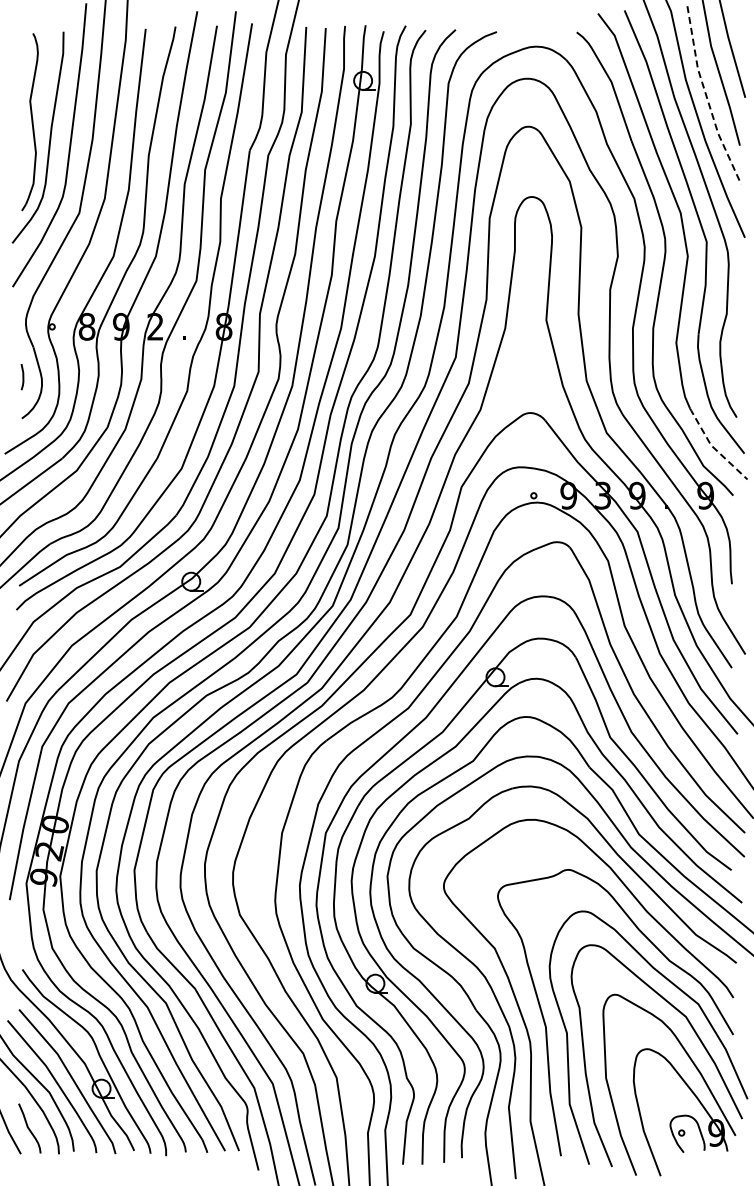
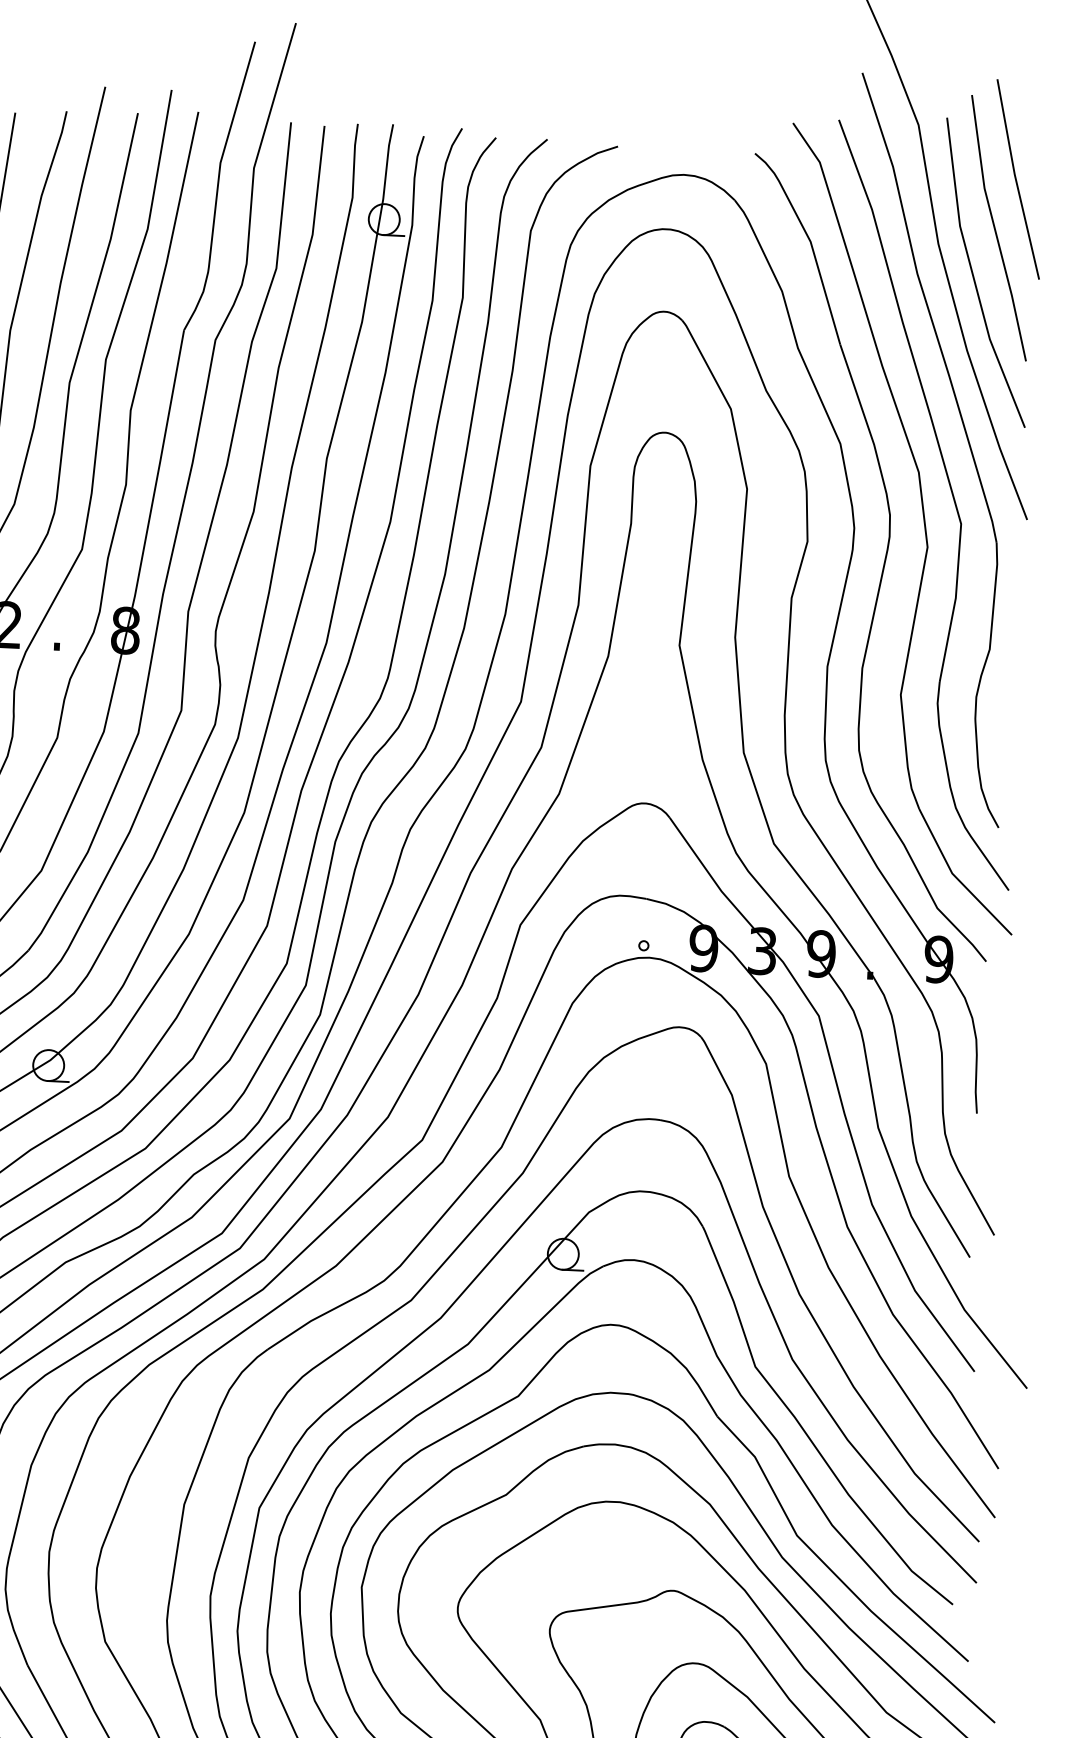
line: (707, 98) -> (974, 277), dashed -> solid
line: (712, 446) -> (954, 875), dashed -> solid

